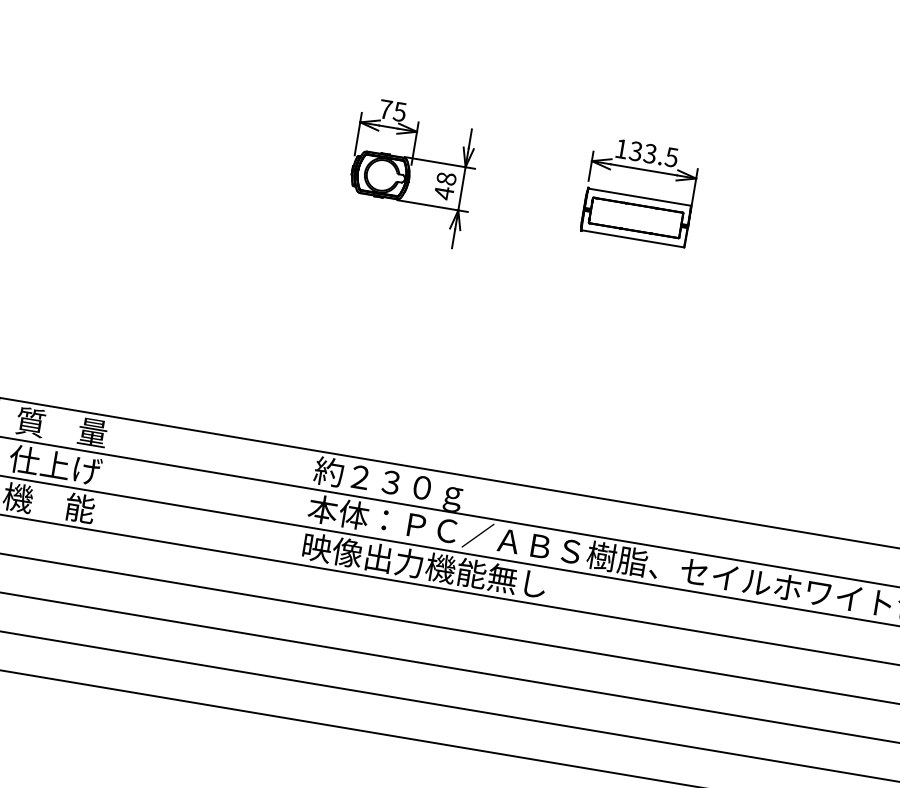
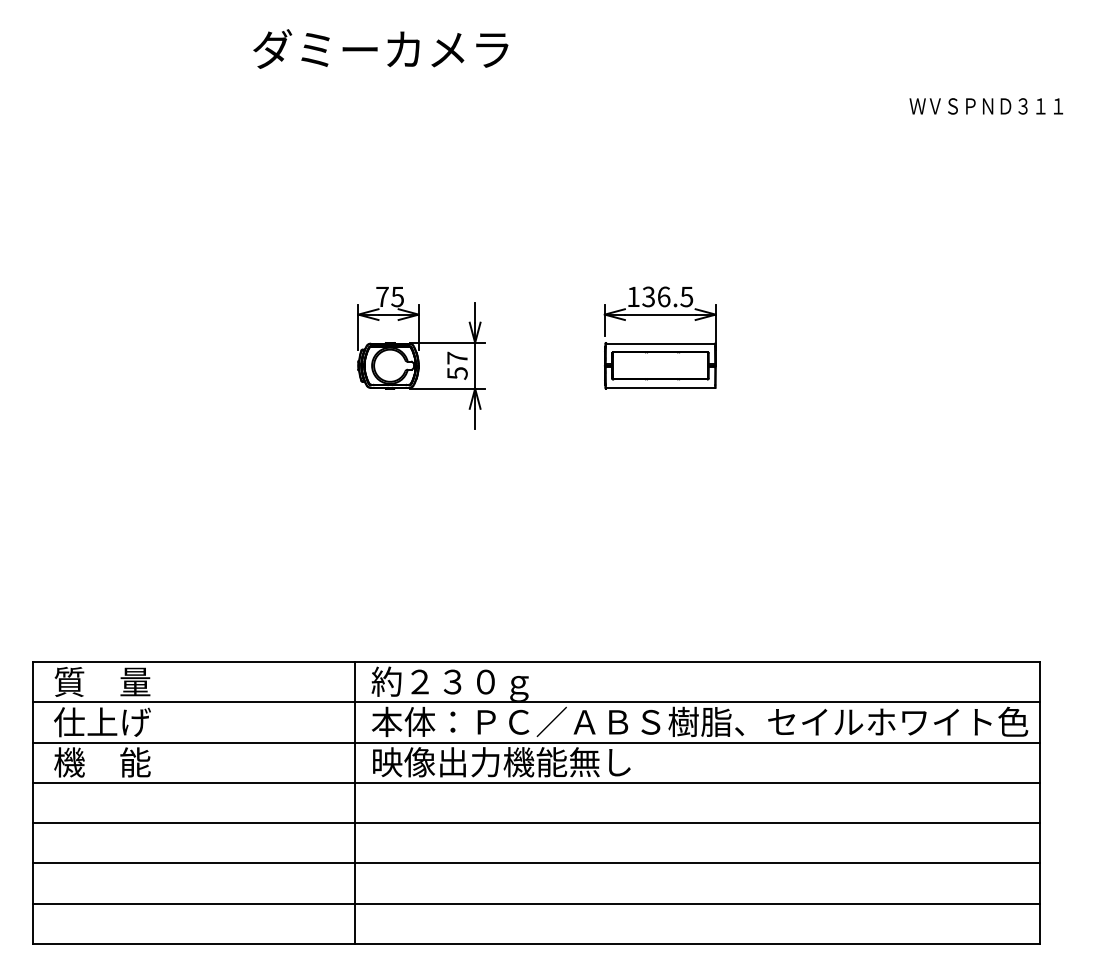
text: (649, 153) -> (663, 296), 133.5 -> 136.5
text: (445, 185) -> (457, 365), 48 -> 57
line: (280, 580) -> (355, 802), added

